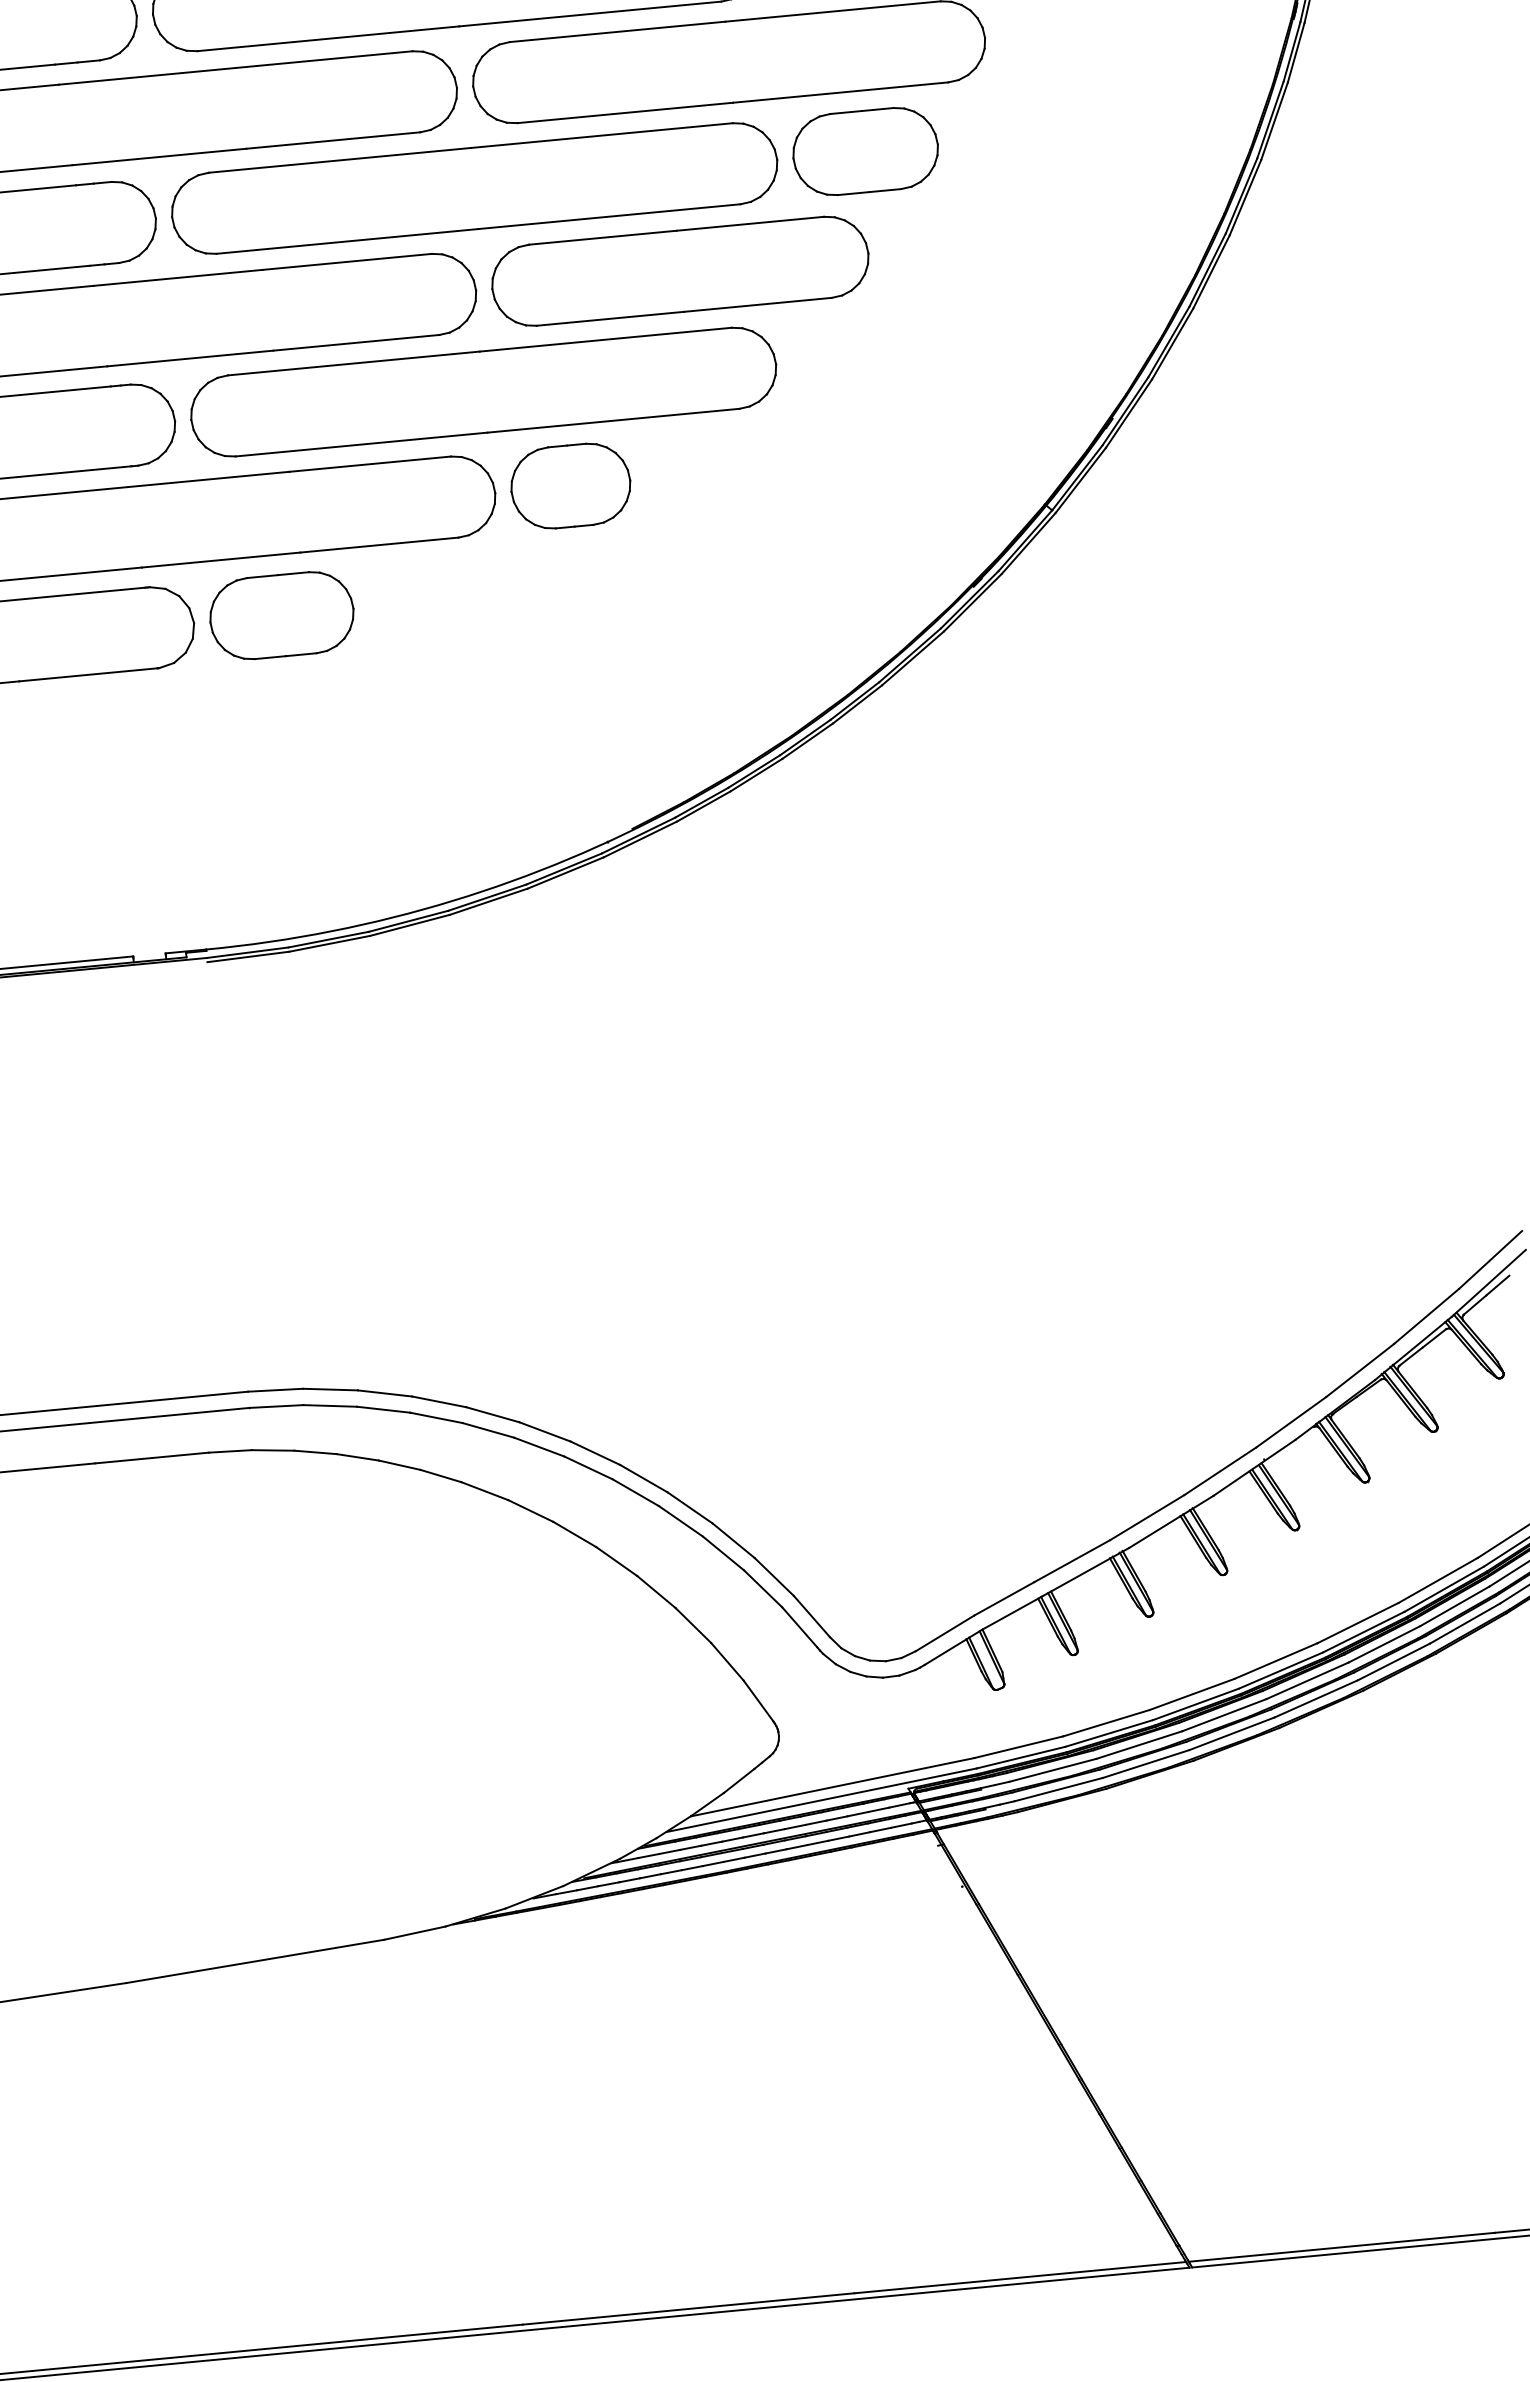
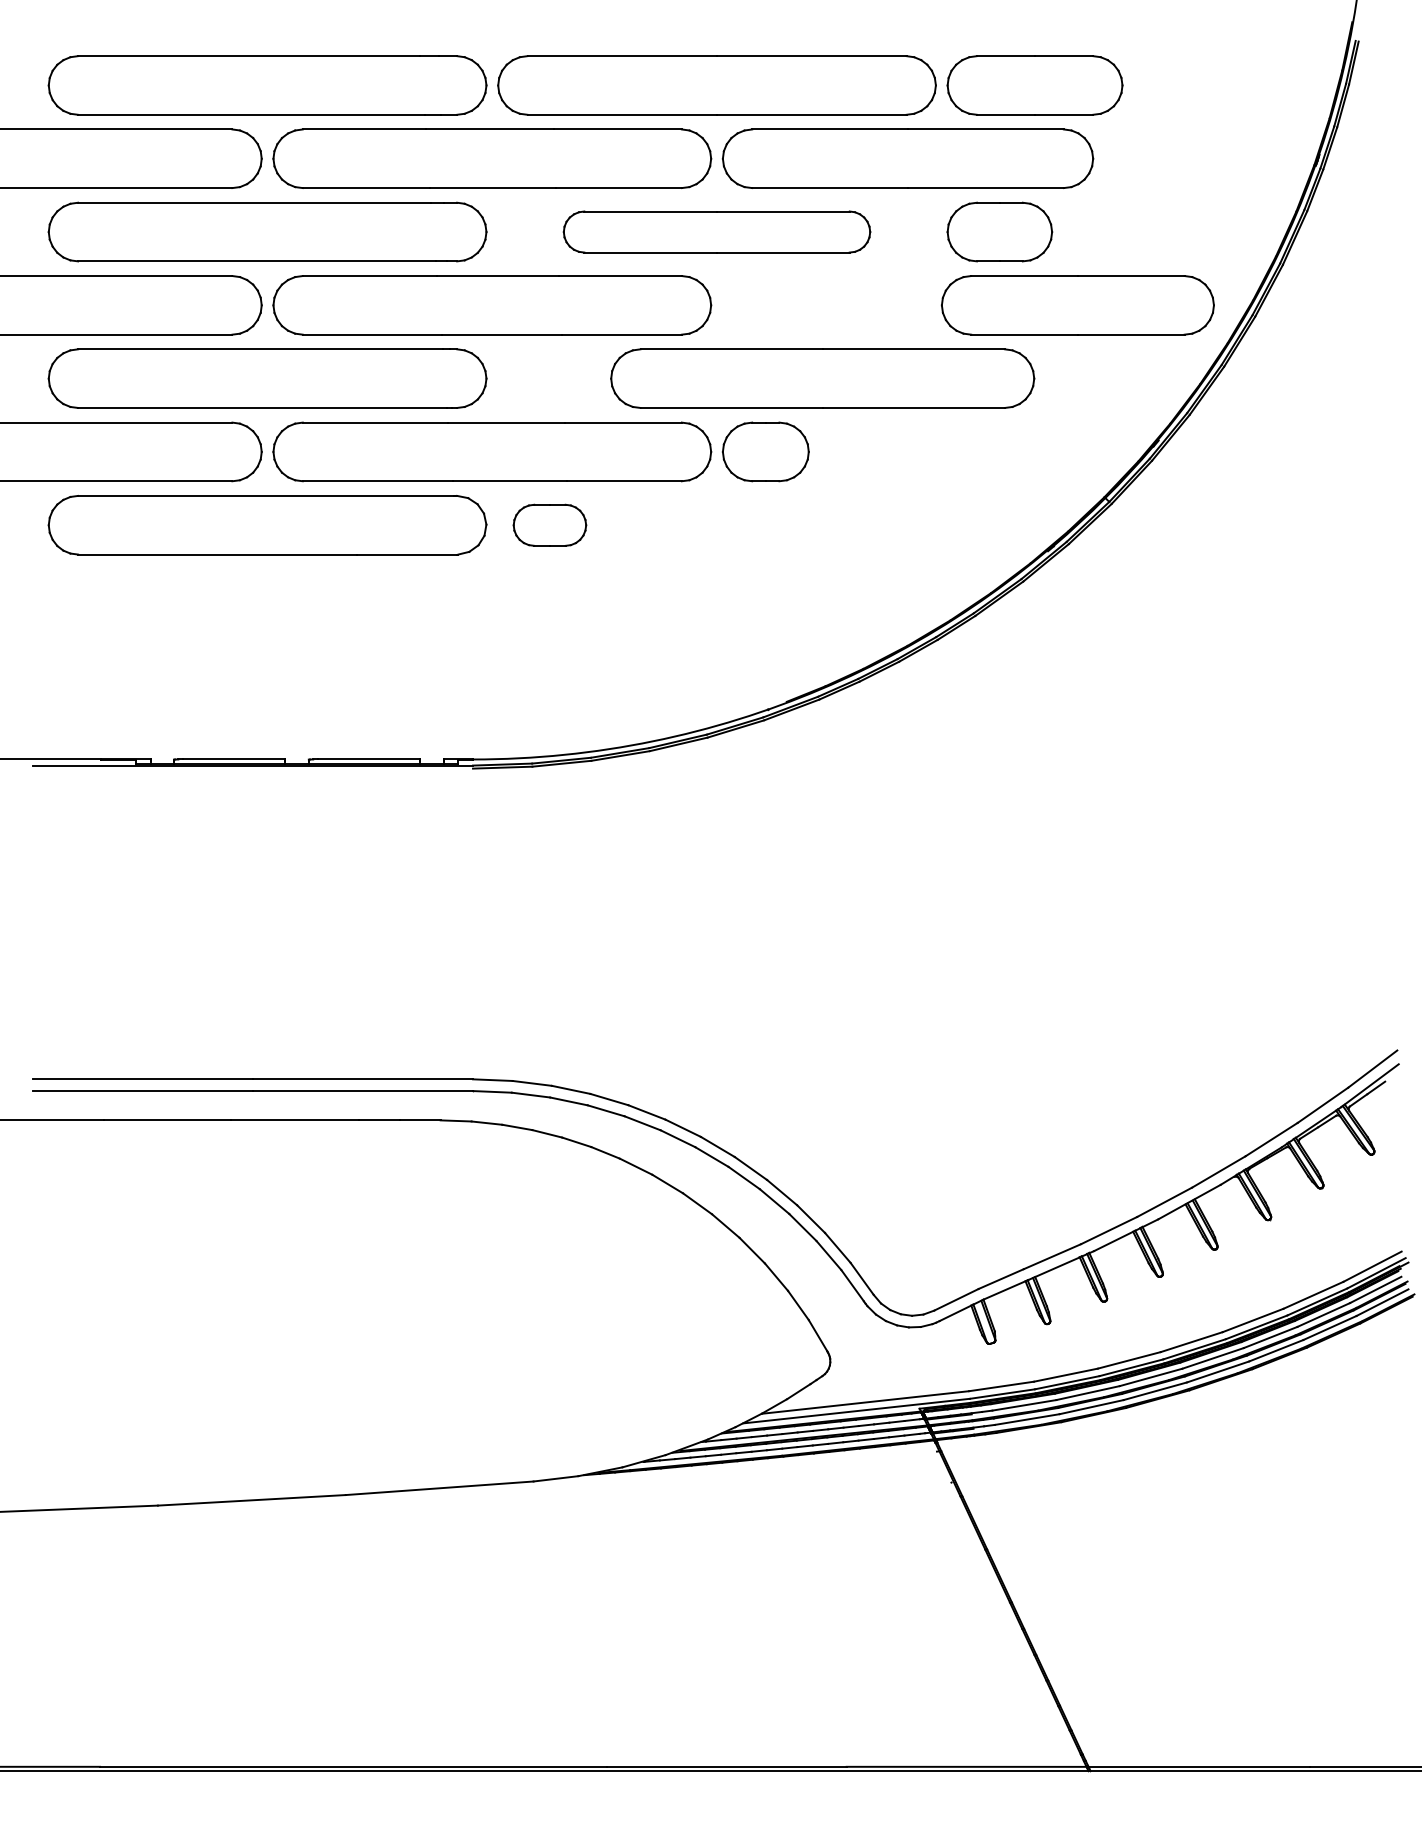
part: (473, 187) -> (716, 231), size x0.7
part: (679, 271) -> (1077, 305), moved
part: (483, 391) -> (822, 378), moved
part: (281, 616) -> (549, 525), size x0.7

